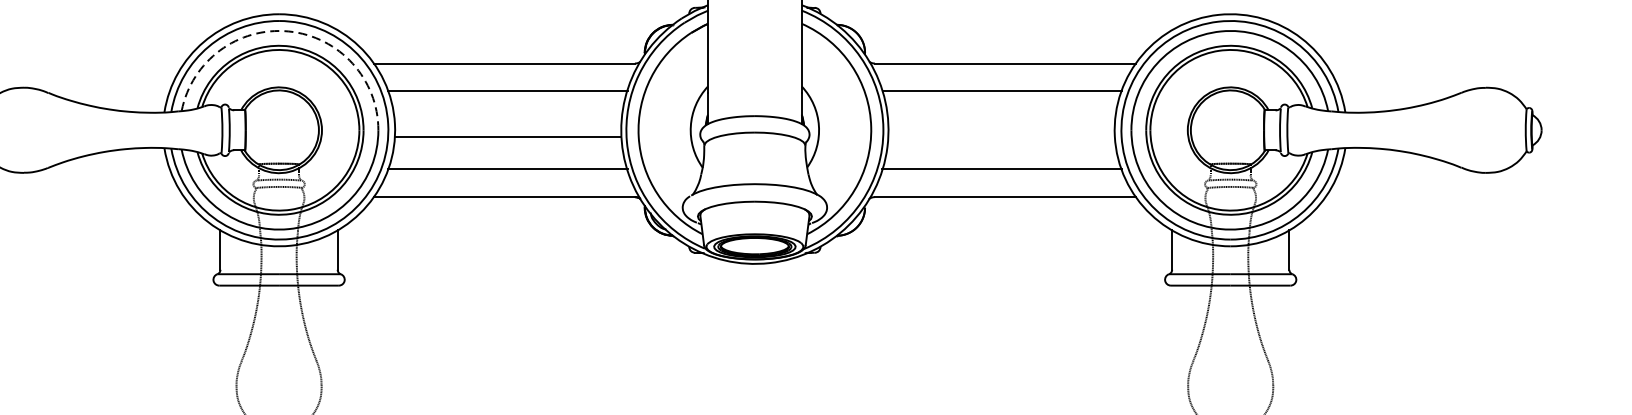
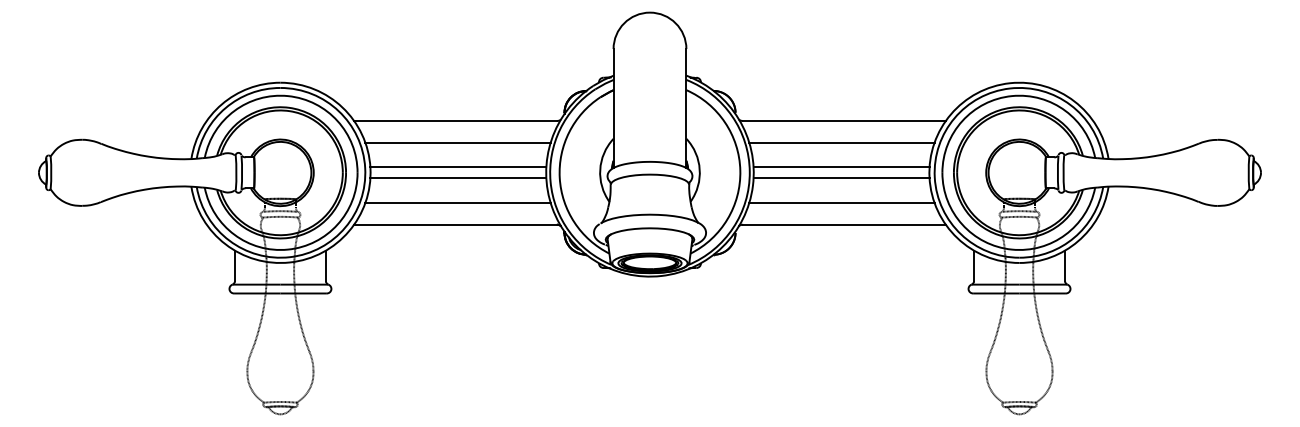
arc: (289, 31) -> (288, 96), dashed -> solid
line: (508, 123) -> (458, 167), added
line: (1001, 123) -> (841, 167), added
line: (1001, 137) -> (841, 178), added

